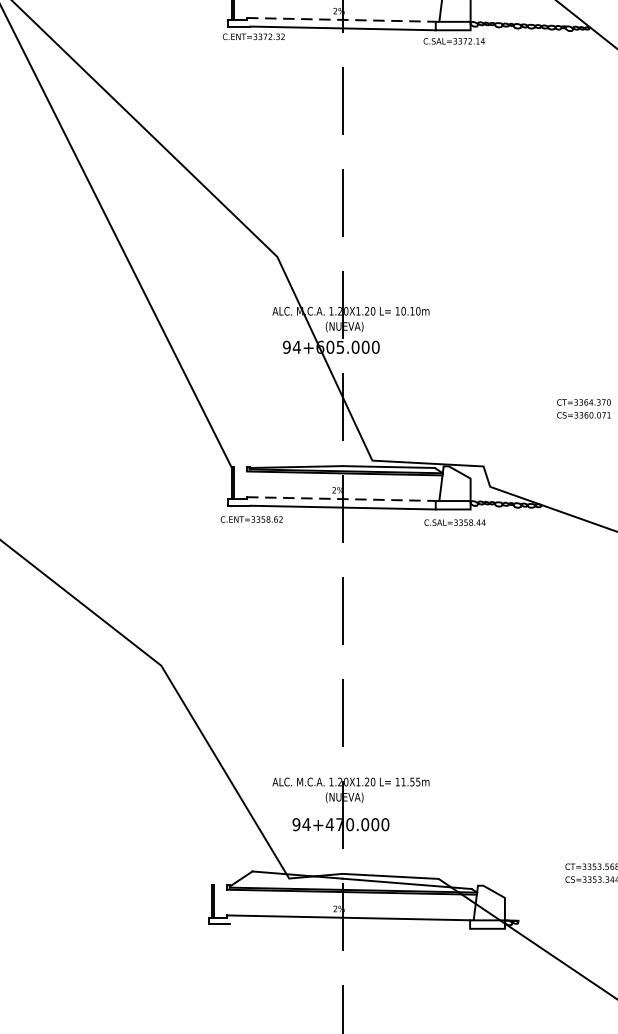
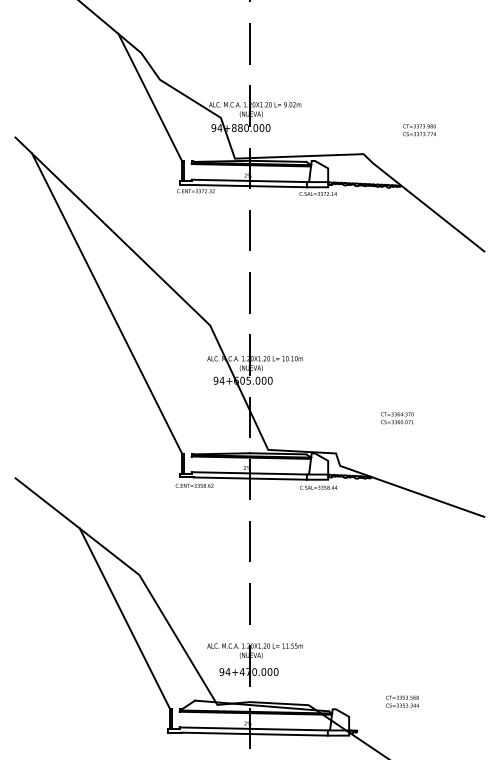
line: (341, 19) -> (249, 180), dashed -> solid
line: (341, 499) -> (249, 473), dashed -> solid
line: (136, 736) -> (124, 618), added
line: (349, 925) -> (254, 733), added

